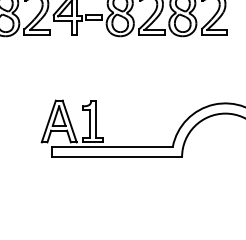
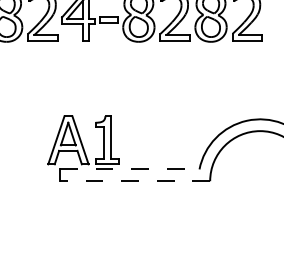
line: (112, 146) -> (129, 169), solid -> dashed
line: (116, 157) -> (134, 181), solid -> dashed

